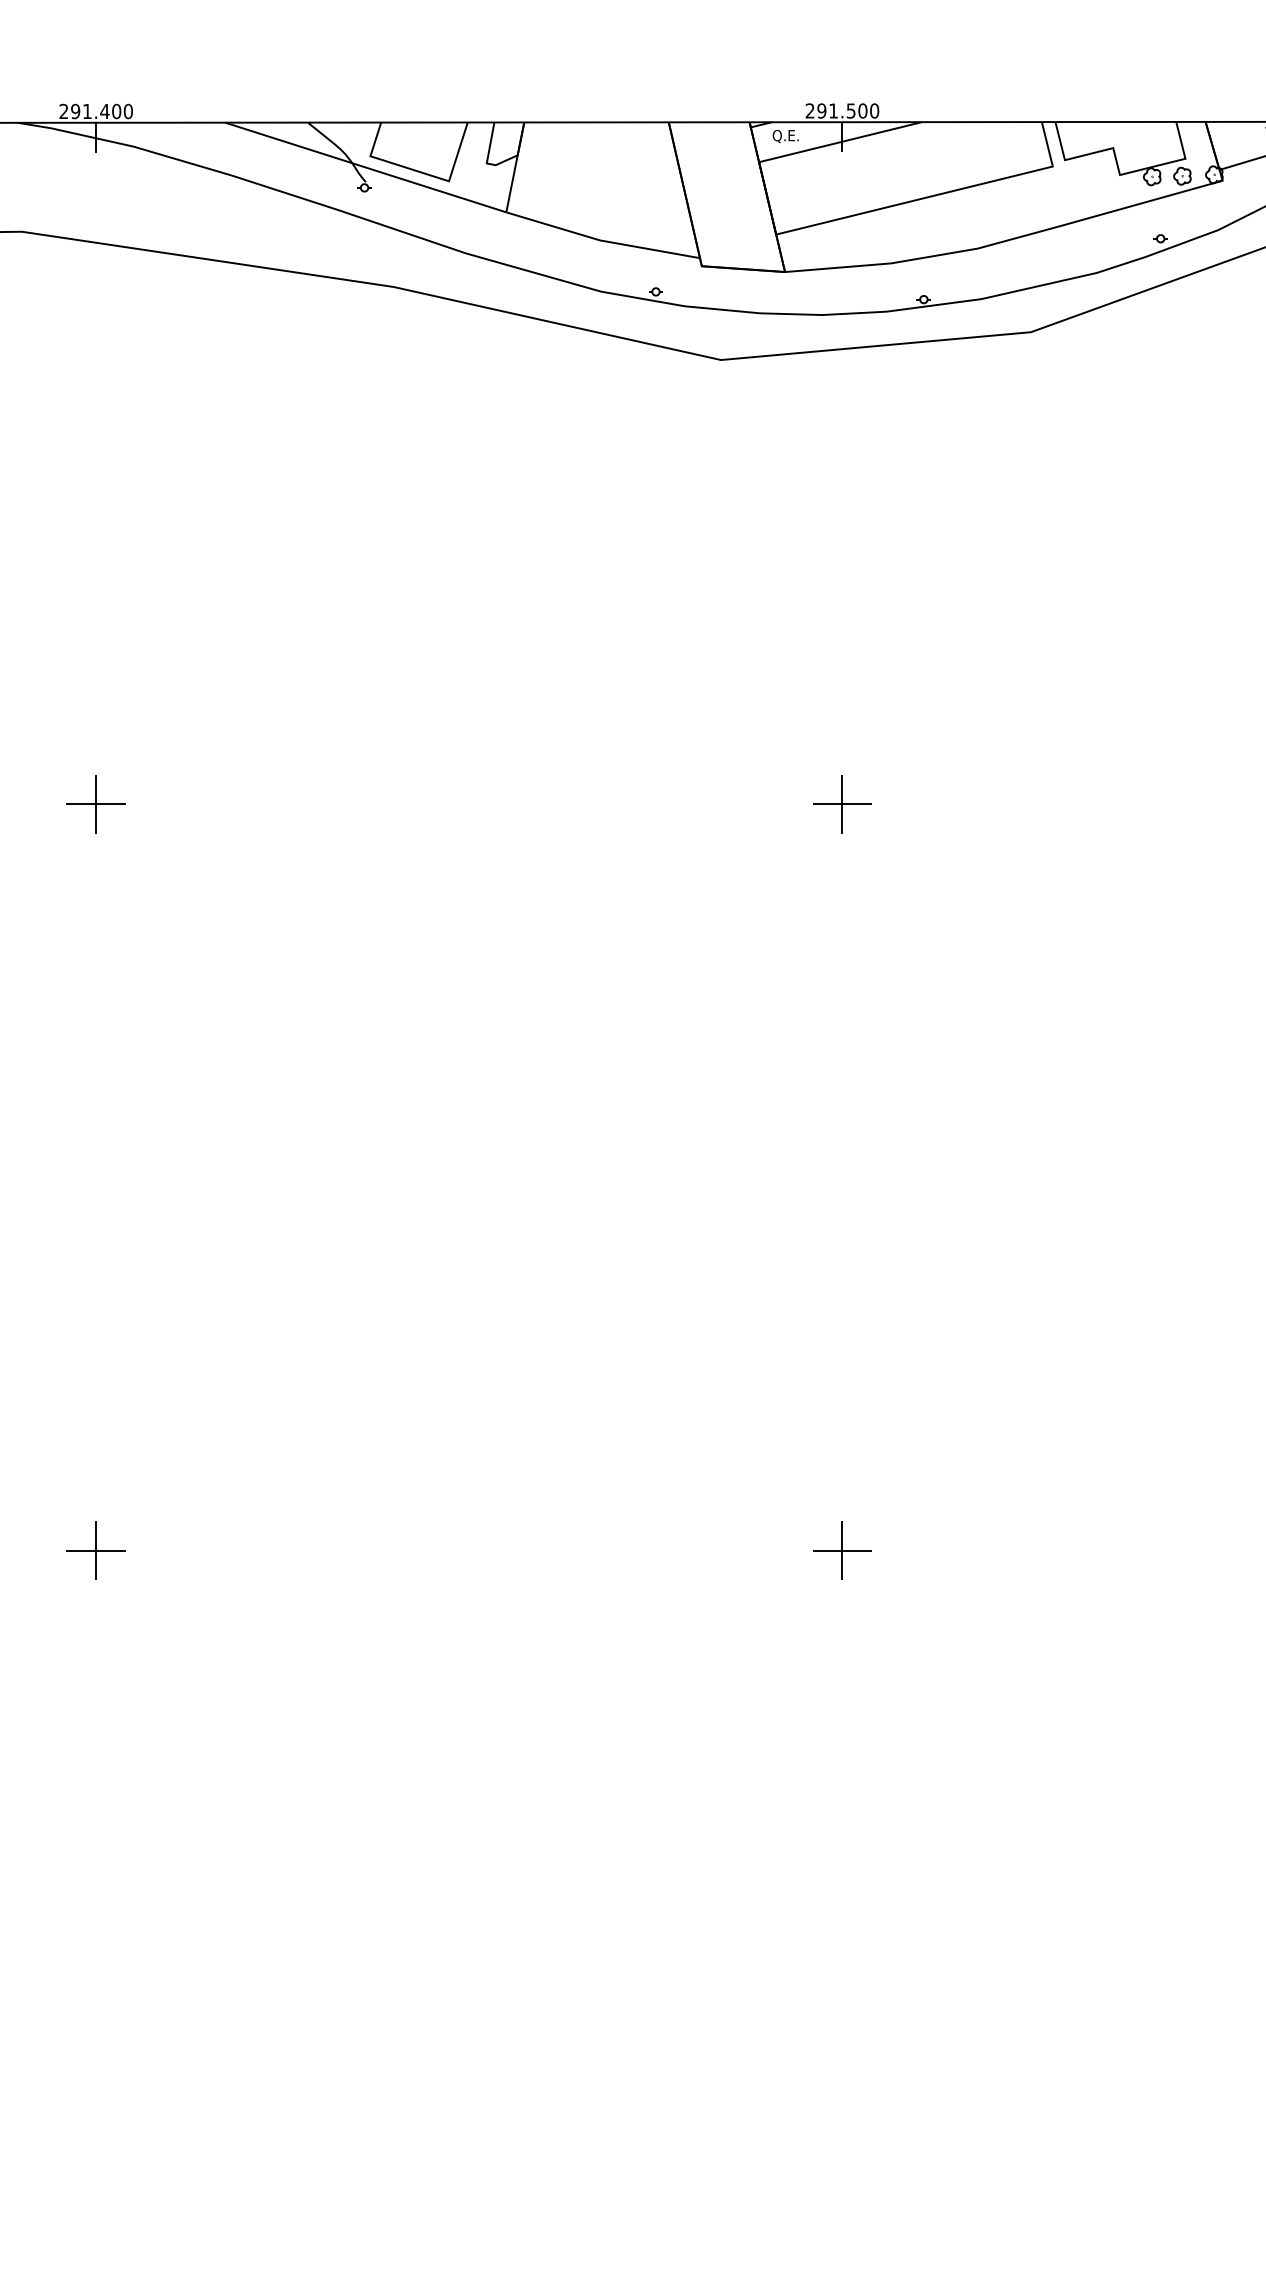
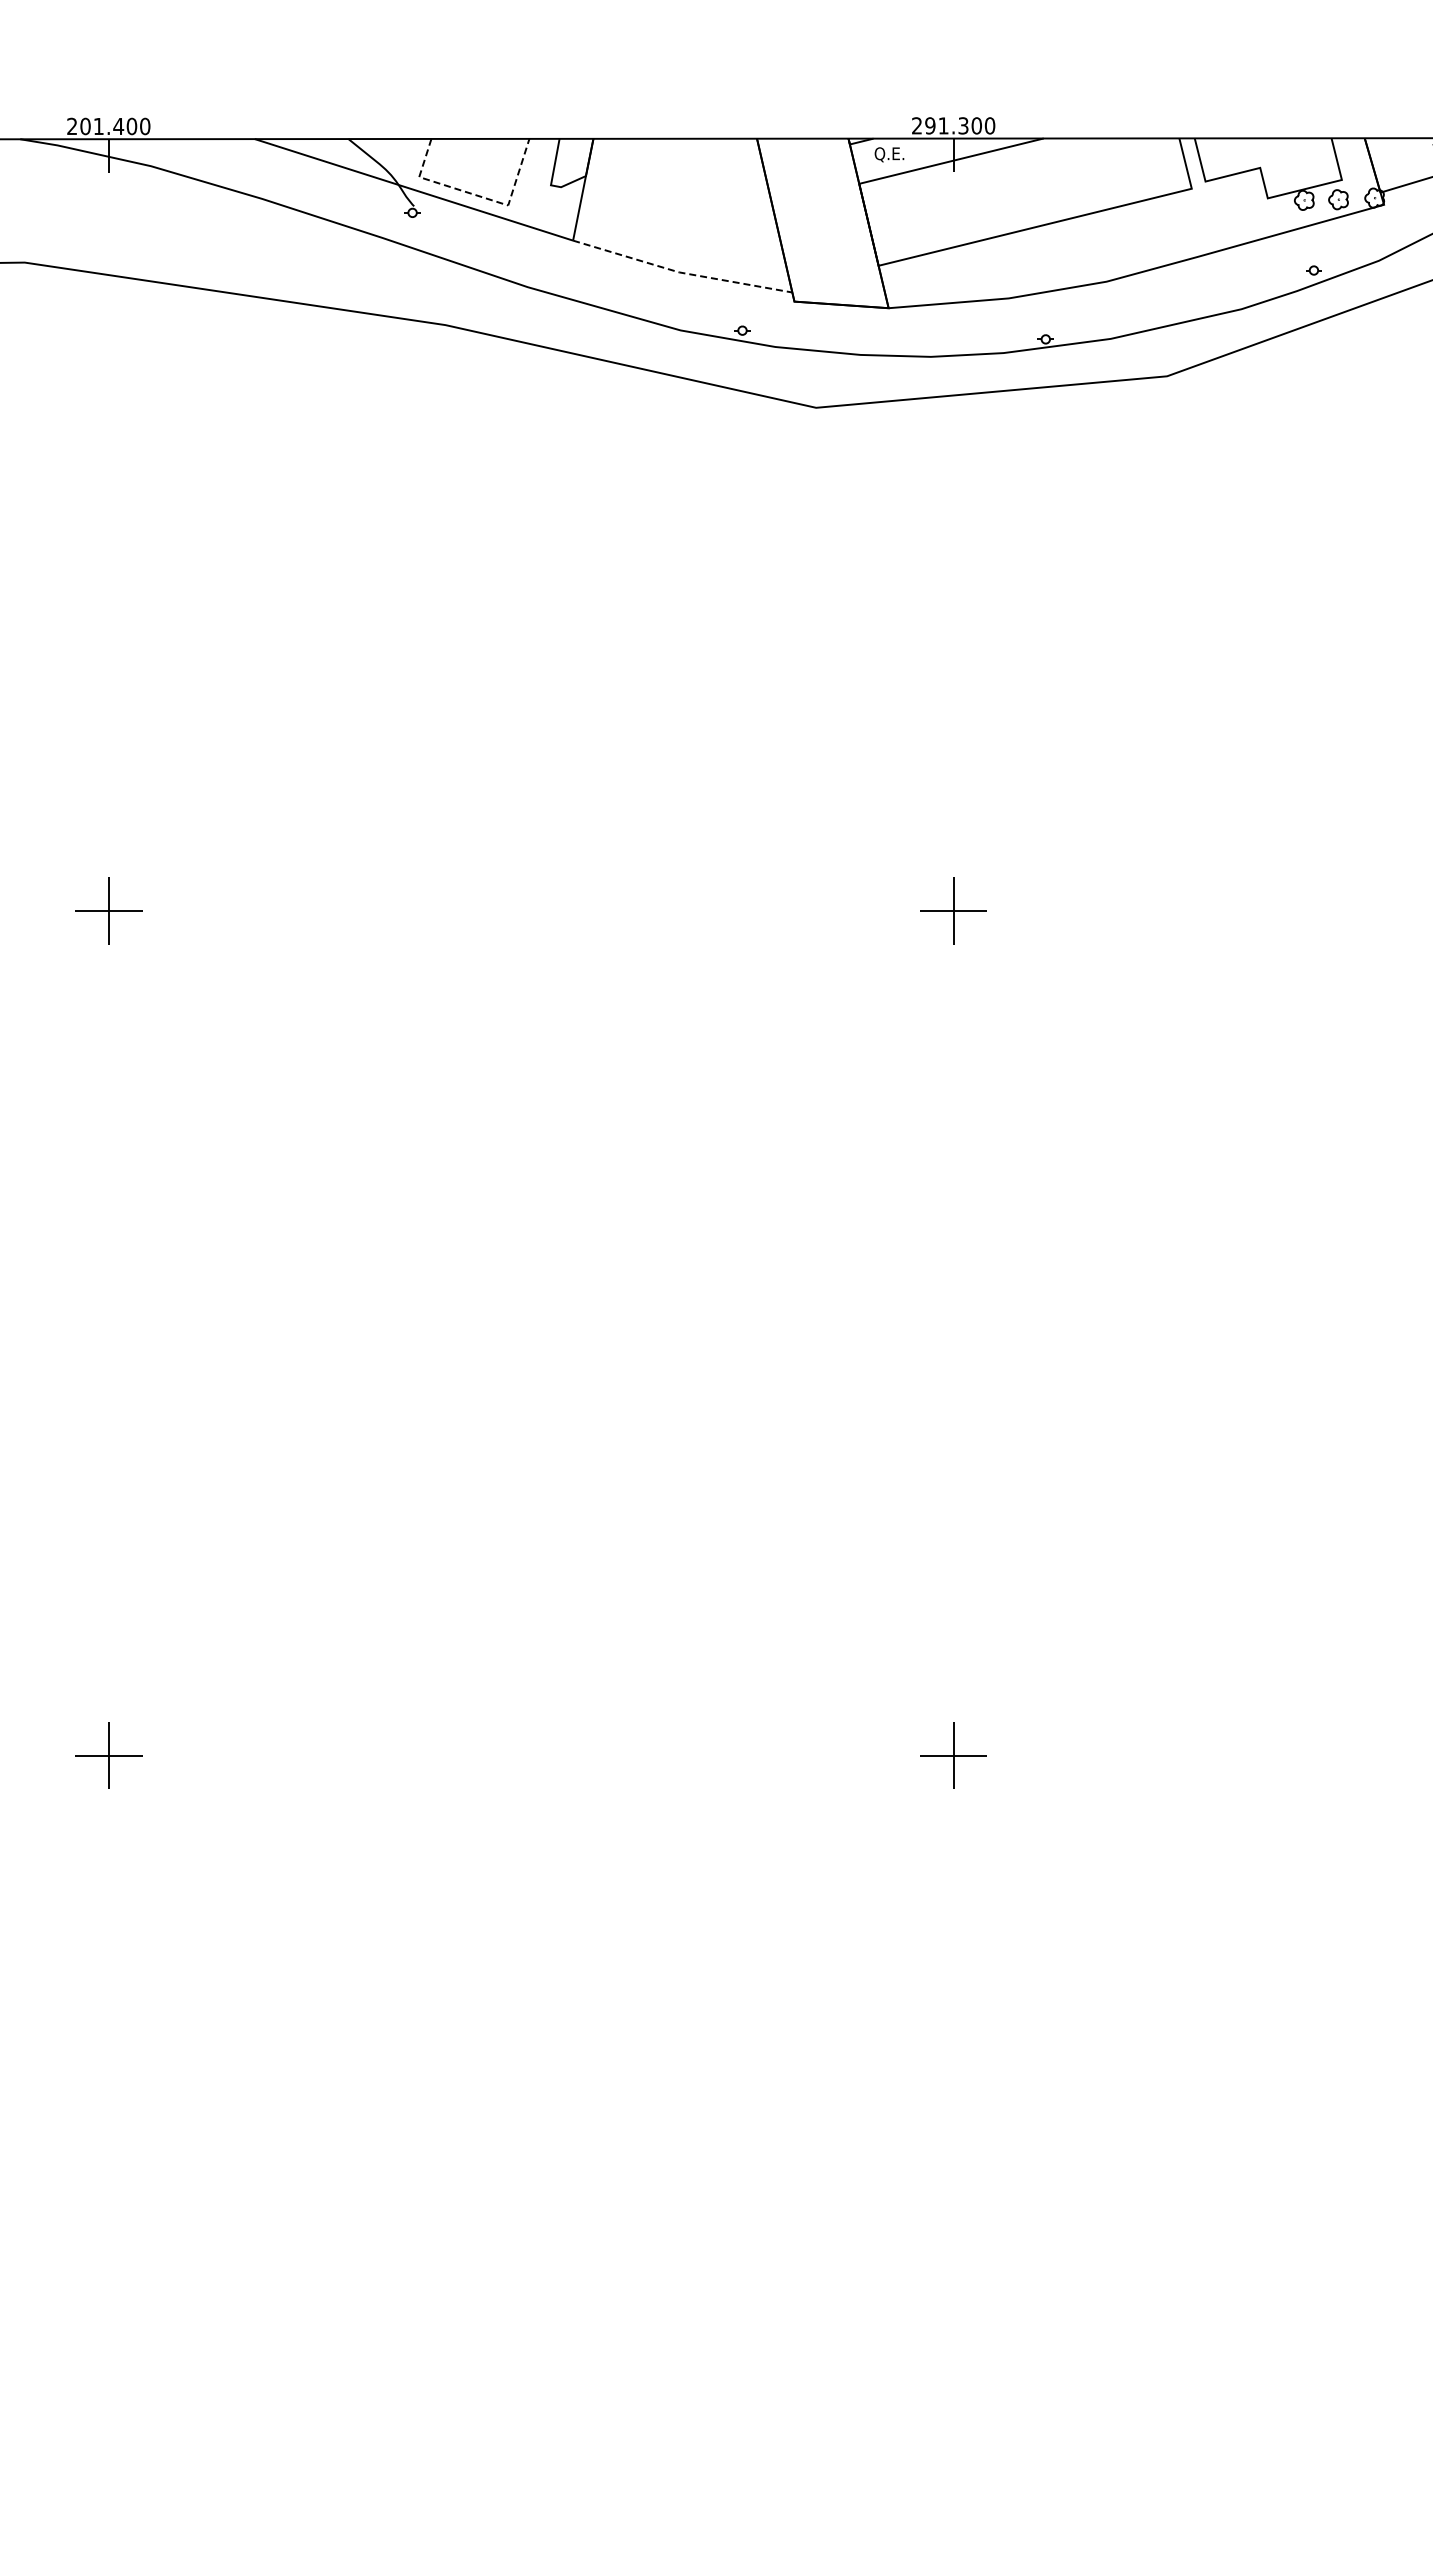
text: (851, 110) -> (963, 125), 291.500 -> 291.300
text: (75, 111) -> (85, 126), 291.400 -> 201.400
line: (421, 172) -> (477, 195), solid -> dashed
line: (602, 240) -> (681, 272), solid -> dashed

